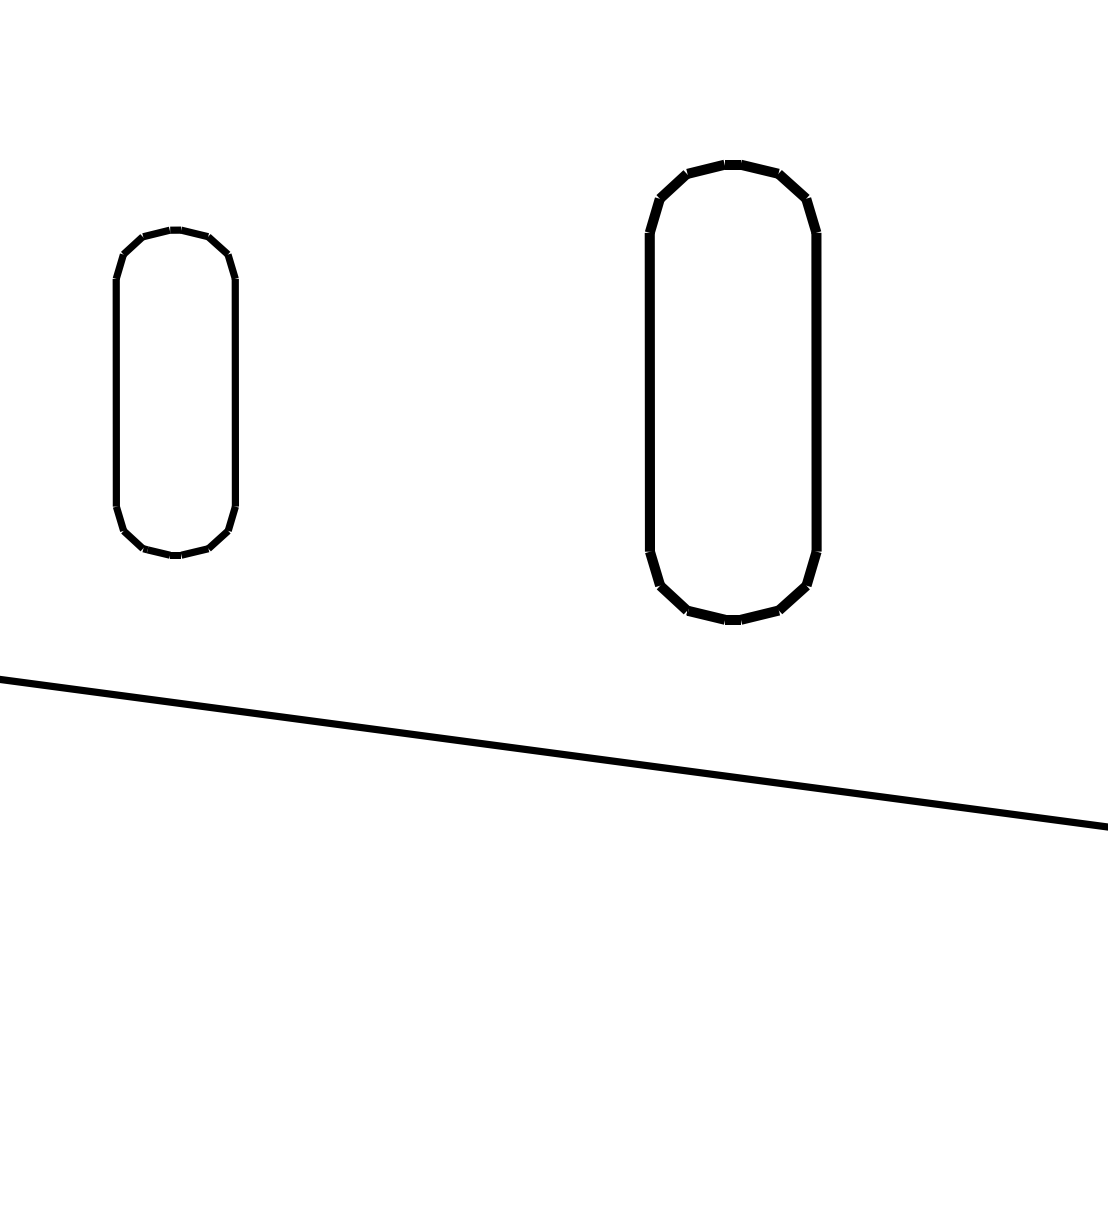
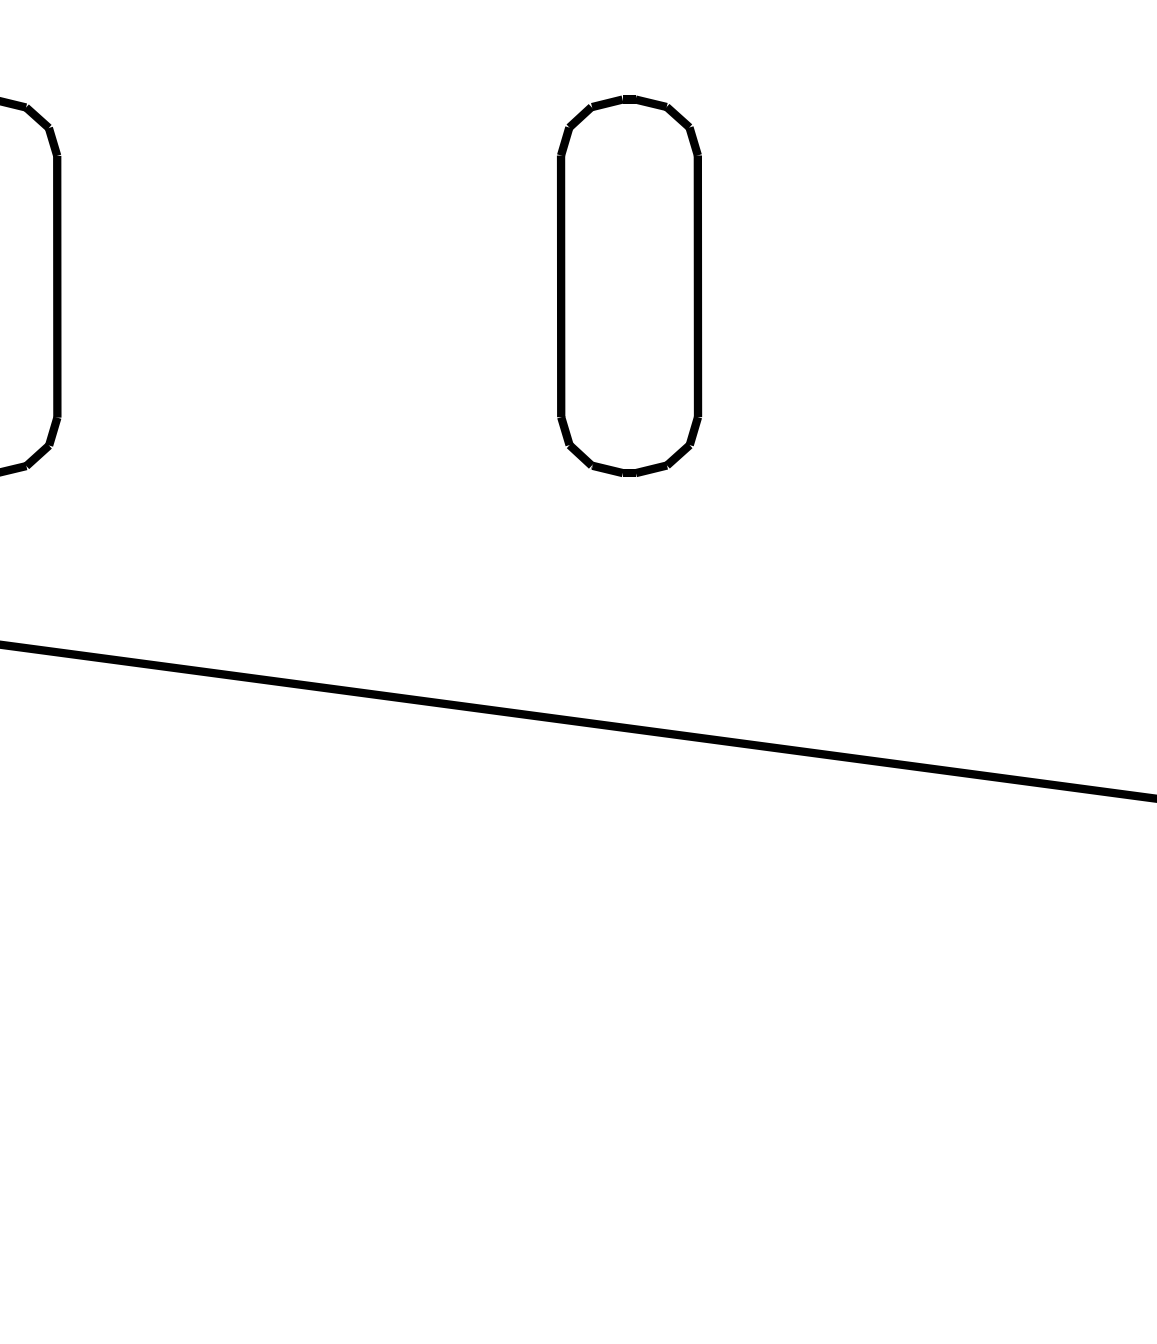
part: (733, 392) -> (629, 286), size x0.71

